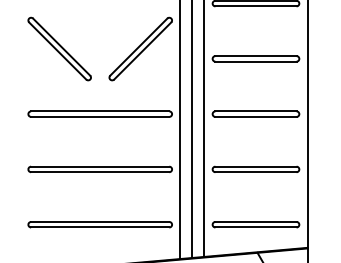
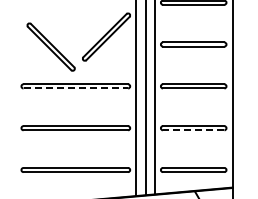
part: (58, 48) -> (50, 46), moved
line: (101, 116) -> (76, 88), solid -> dashed
line: (255, 172) -> (193, 130), solid -> dashed

